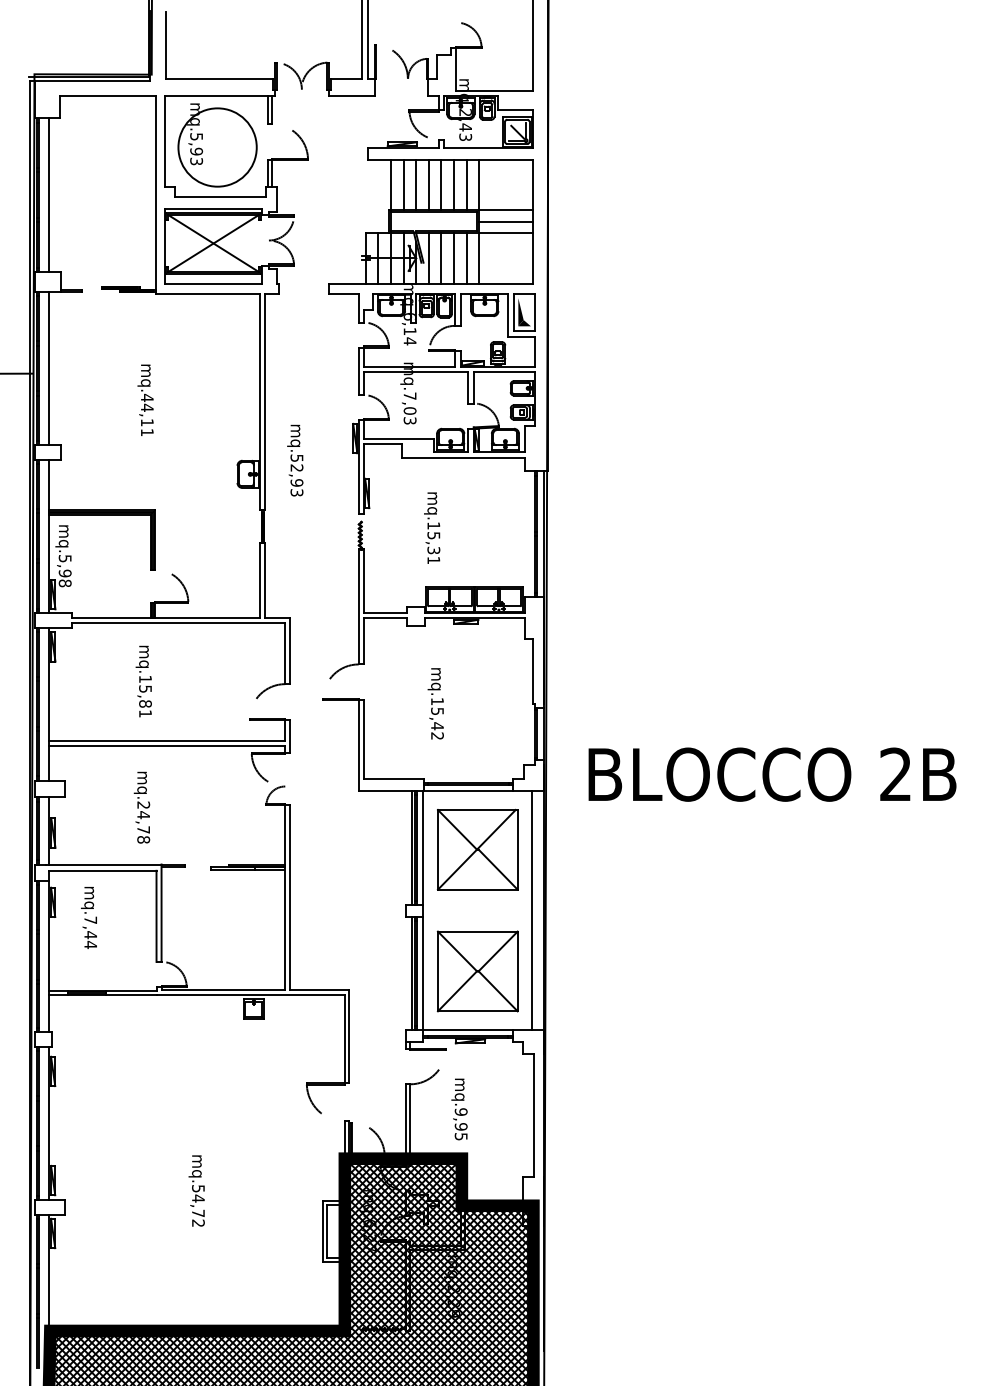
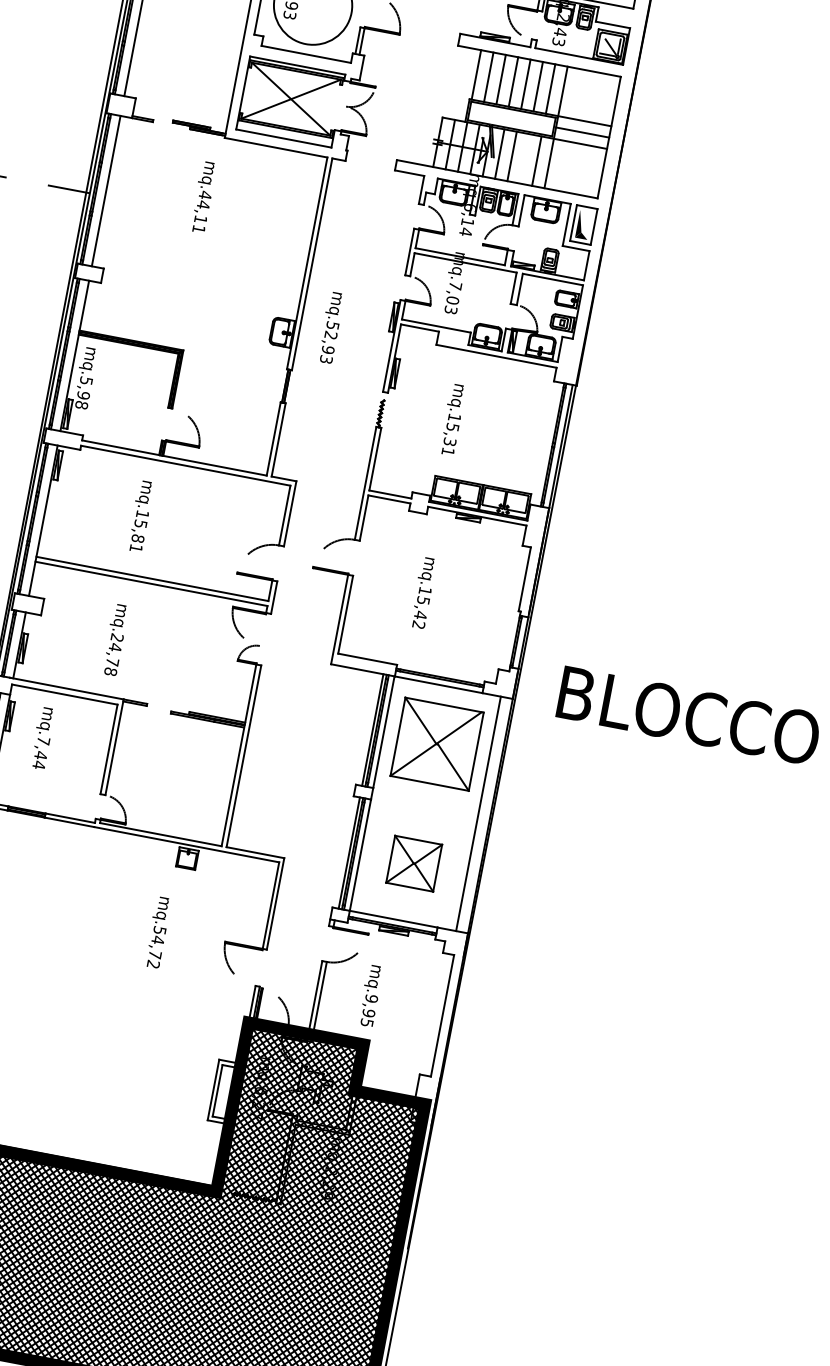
line: (453, 258) -> (524, 158), removed
text: (145, 399) -> (203, 196), moved
part: (477, 971) -> (413, 863), size x0.6
text: (196, 1190) -> (157, 931), moved

